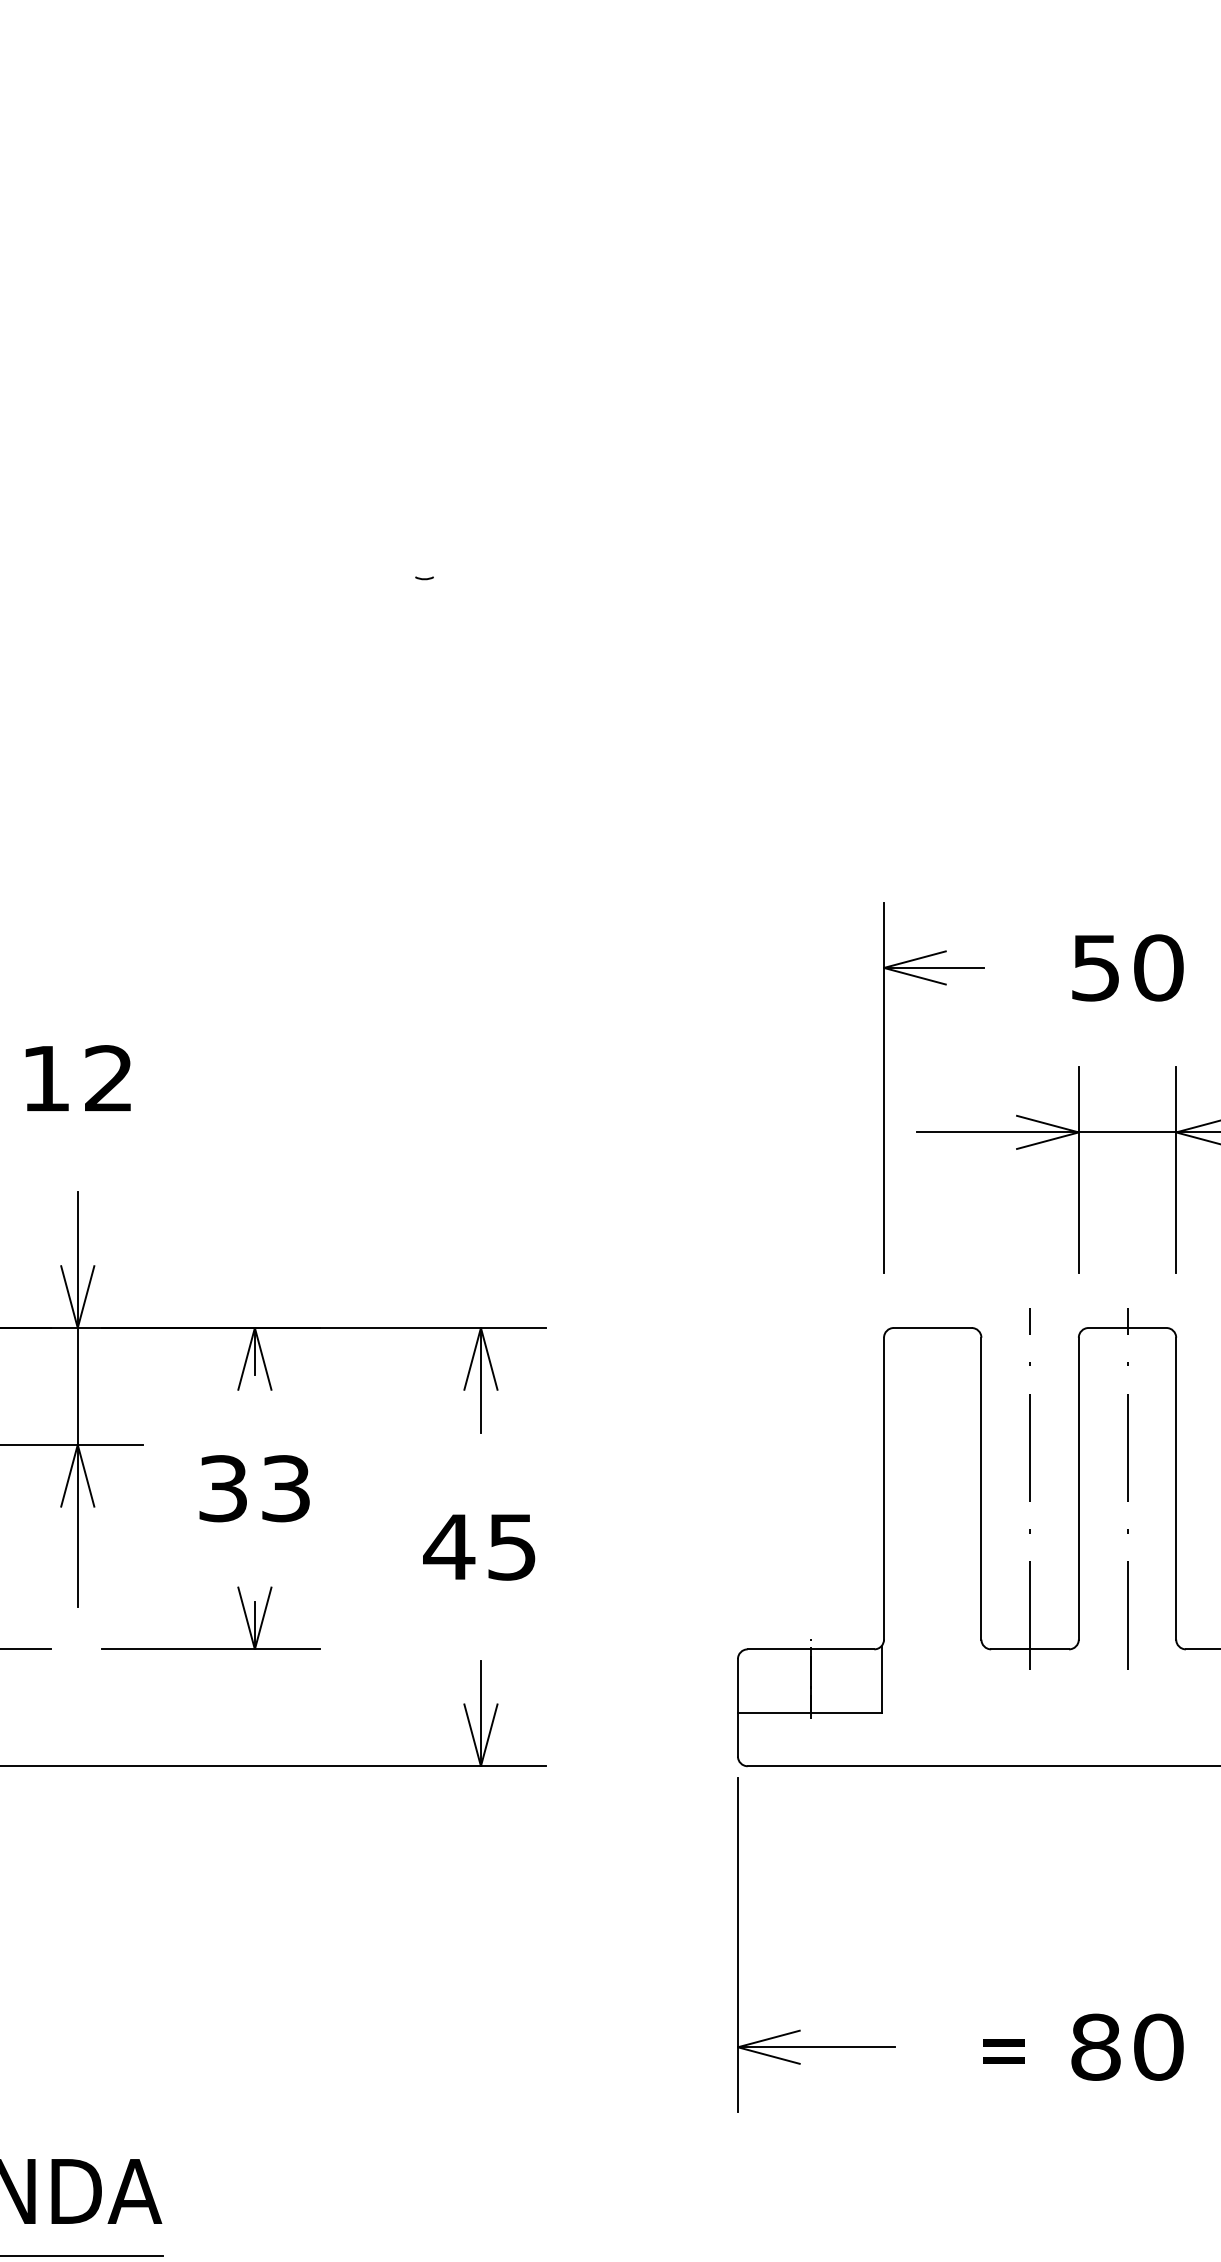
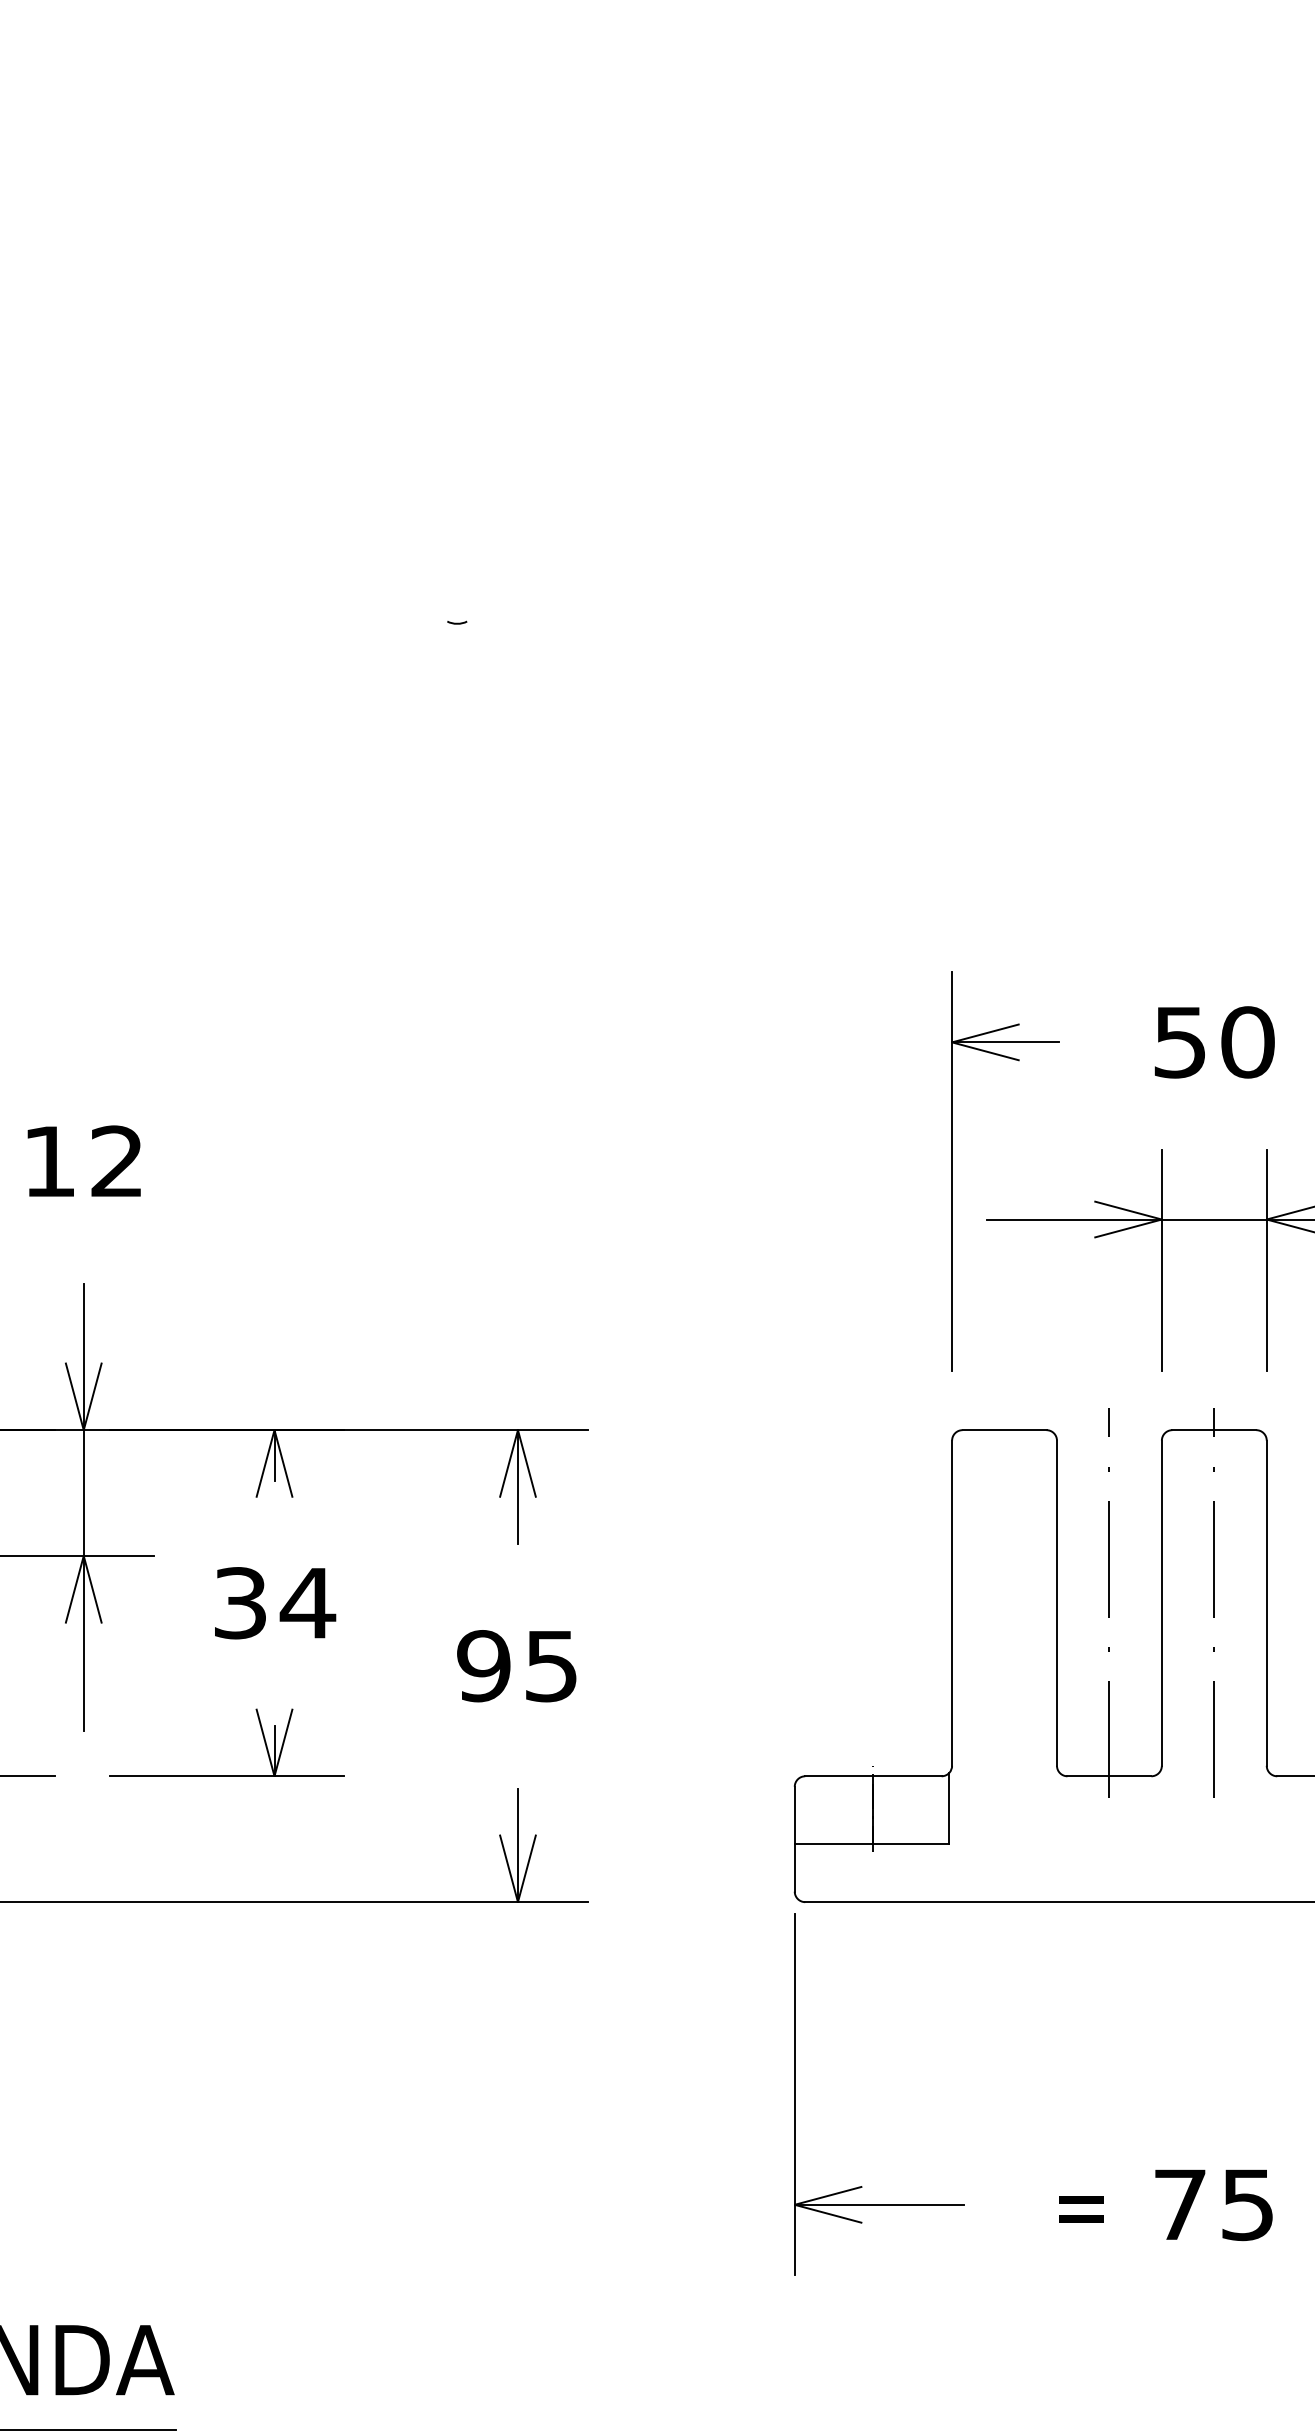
text: (285, 1488) -> (307, 1603), 33 -> 34
text: (449, 1546) -> (484, 1665), 45 -> 95
text: (1127, 2046) -> (1214, 2203), 80 -> 75

